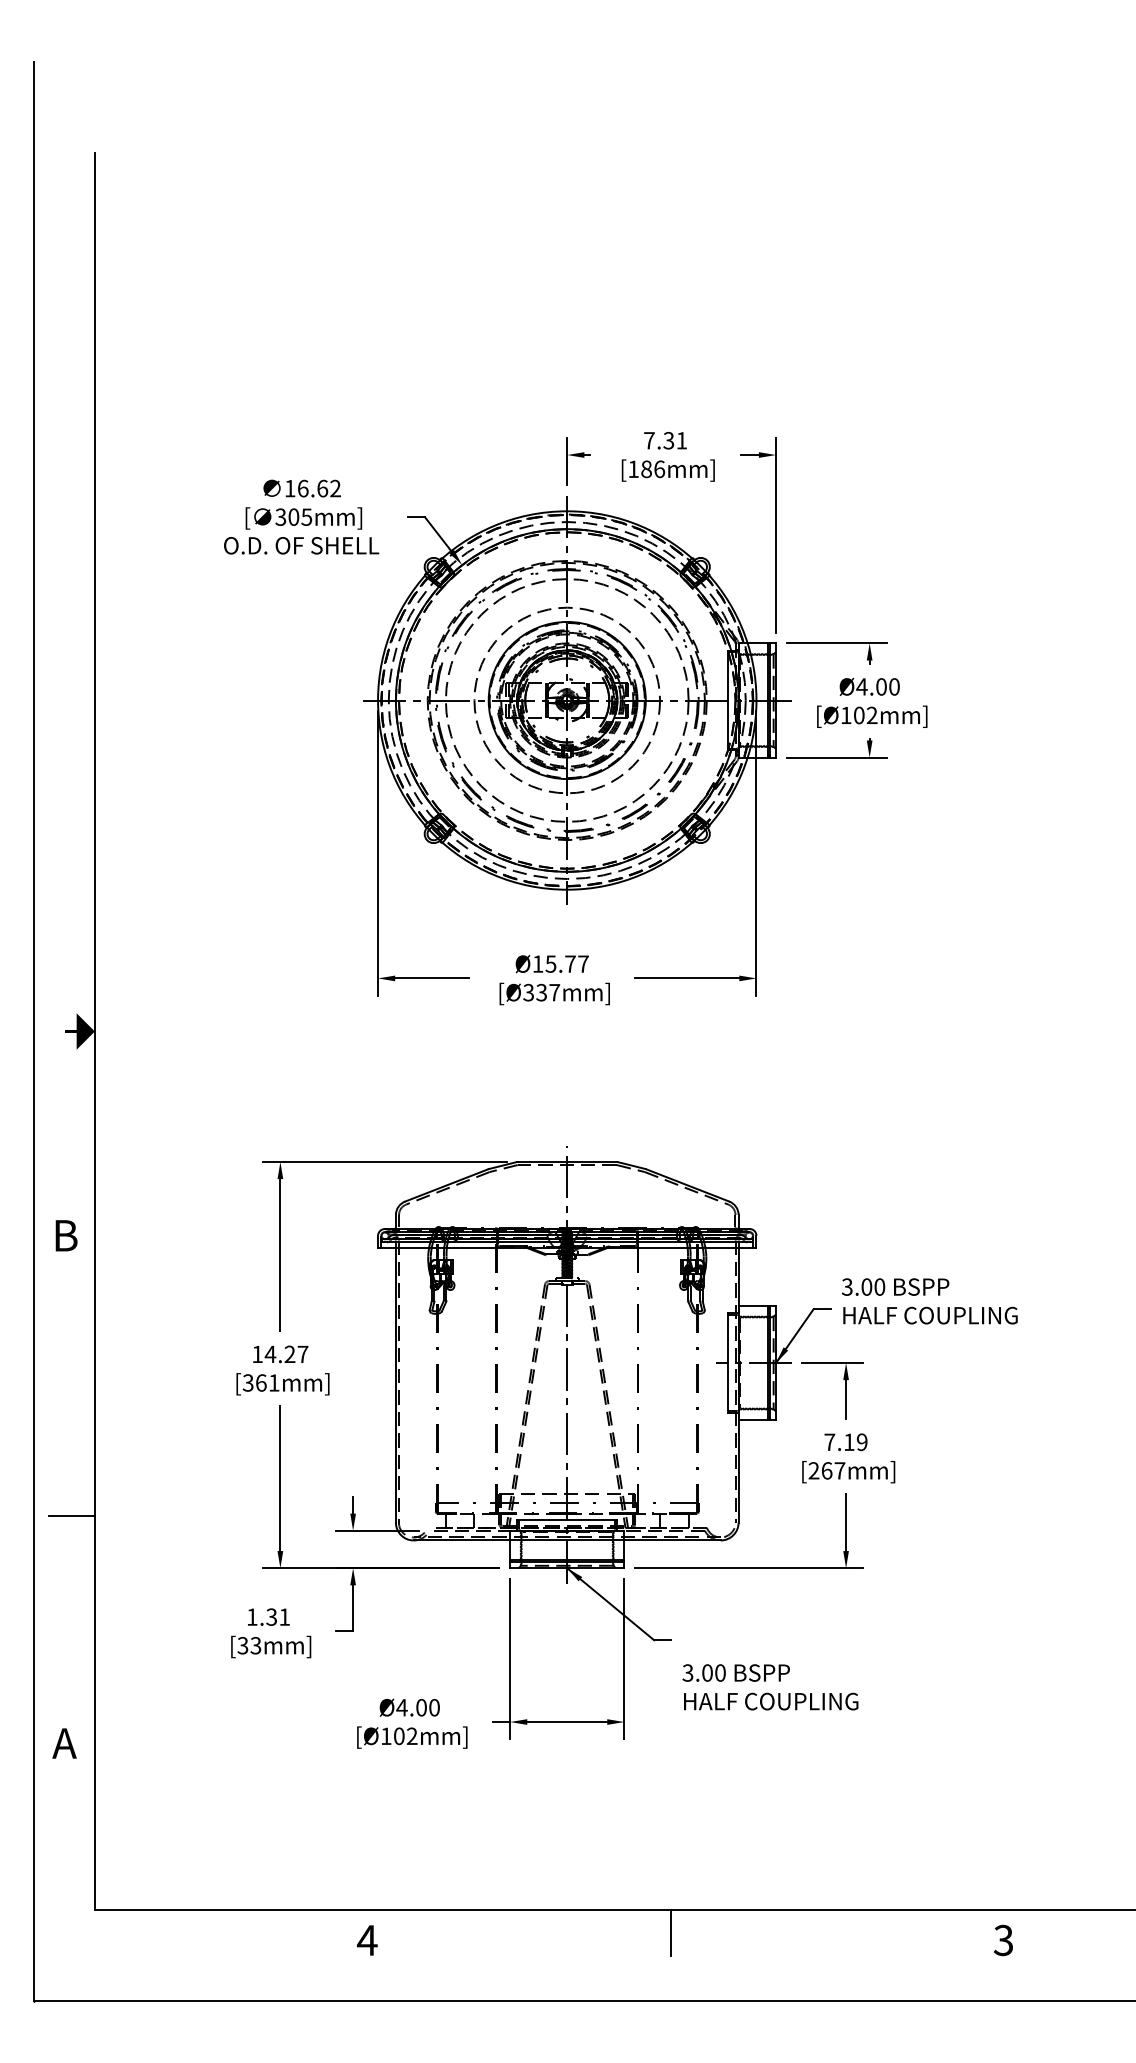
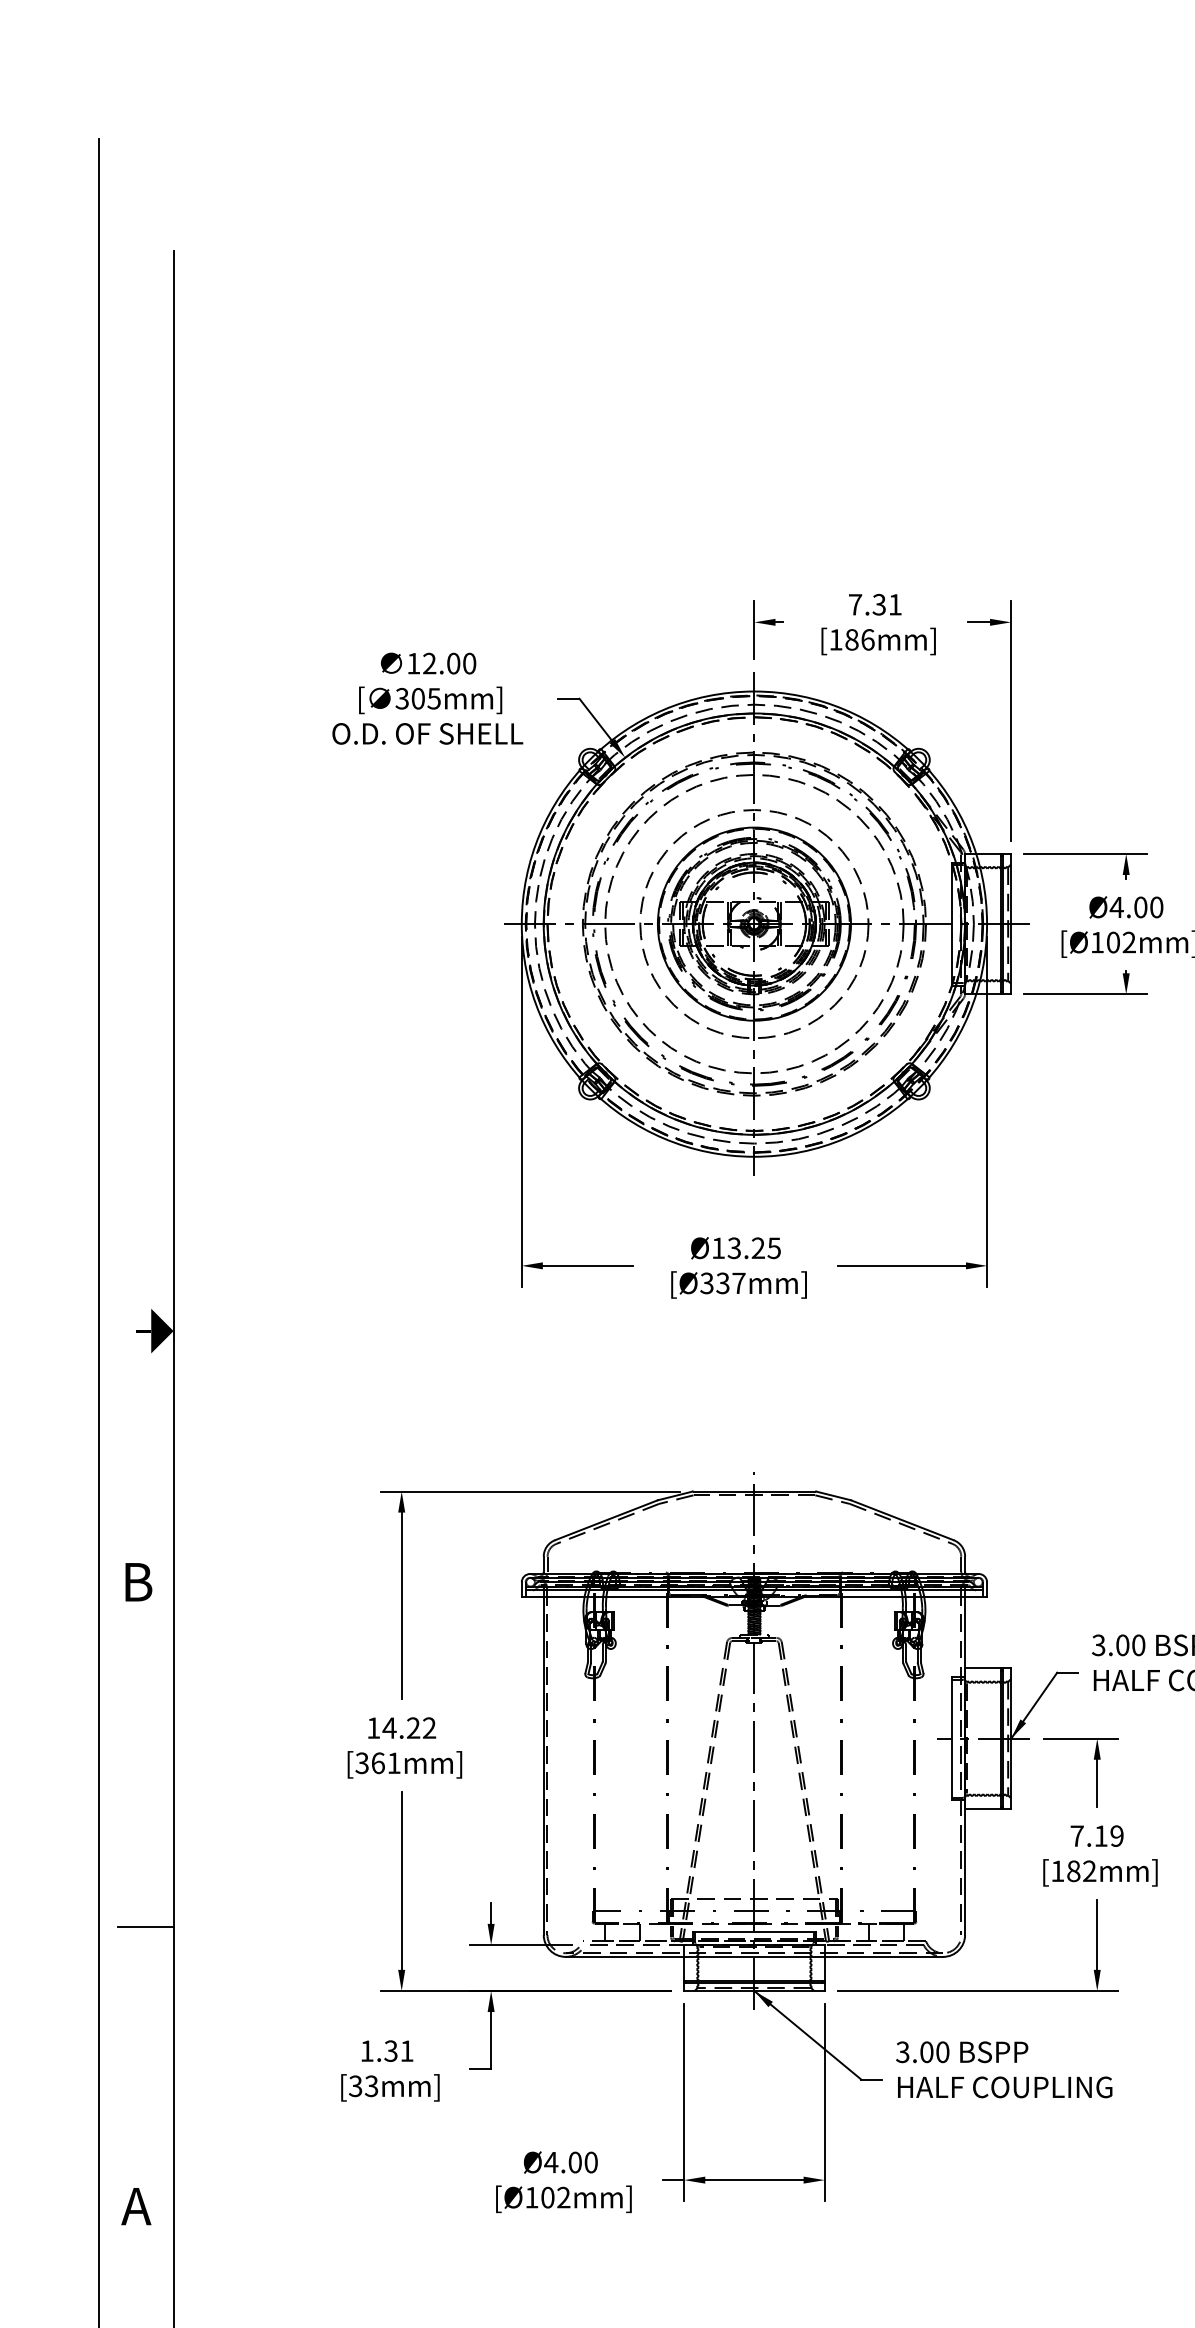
text: (318, 488) -> (448, 663), 16.62 -> 12.00
text: (567, 963) -> (754, 1247), Ø15.77 -> Ø13.25
text: (302, 1353) -> (428, 1727), 14.27 -> 14.22
text: (826, 1470) -> (1073, 1870), [267mm] -> [182mm]
text: (770, 1687) -> (1004, 2070), moved

